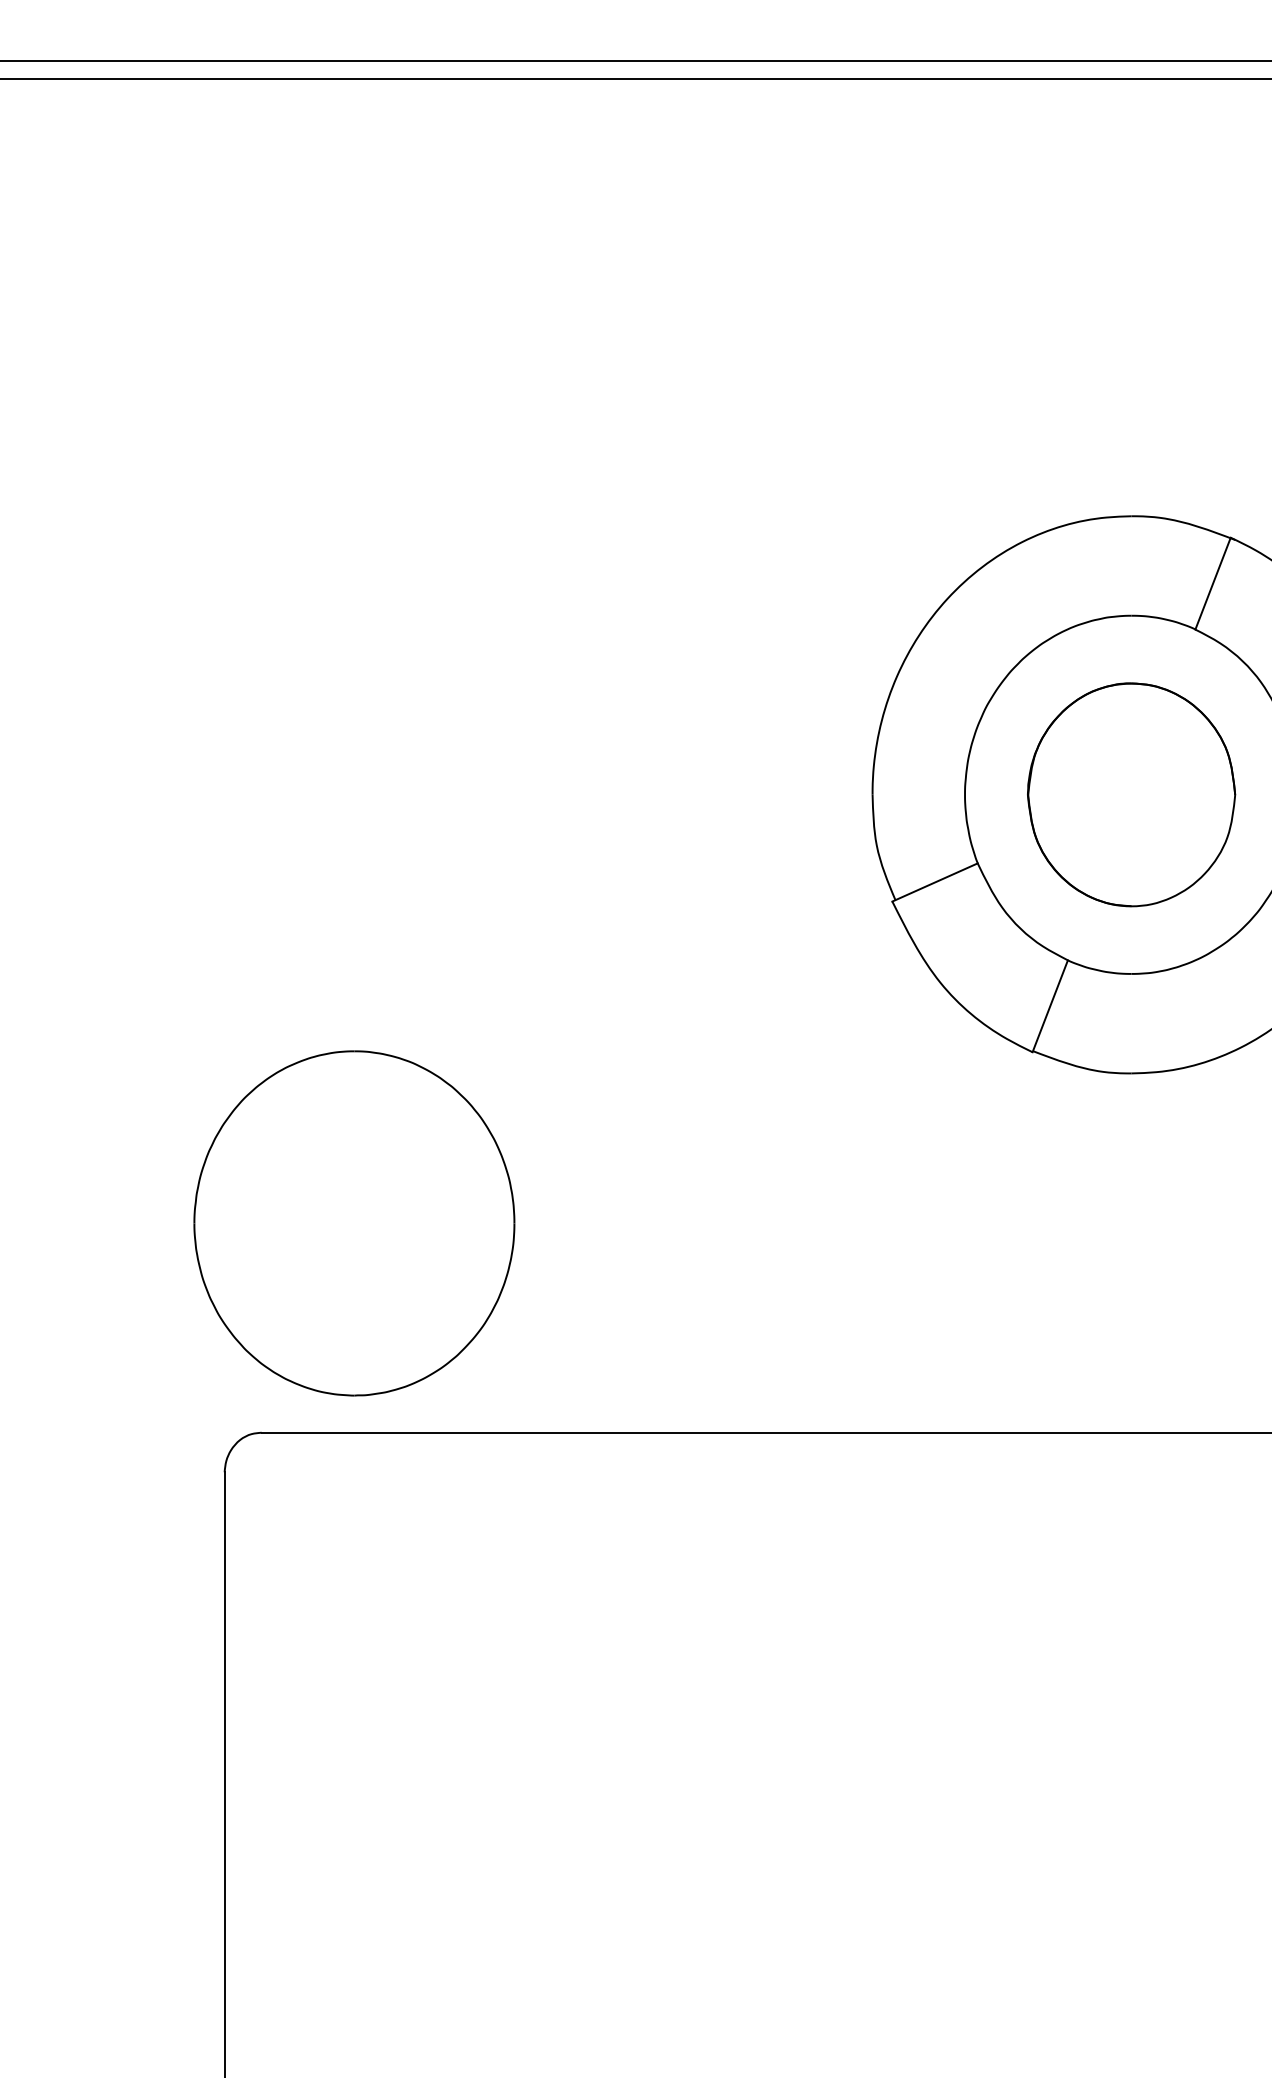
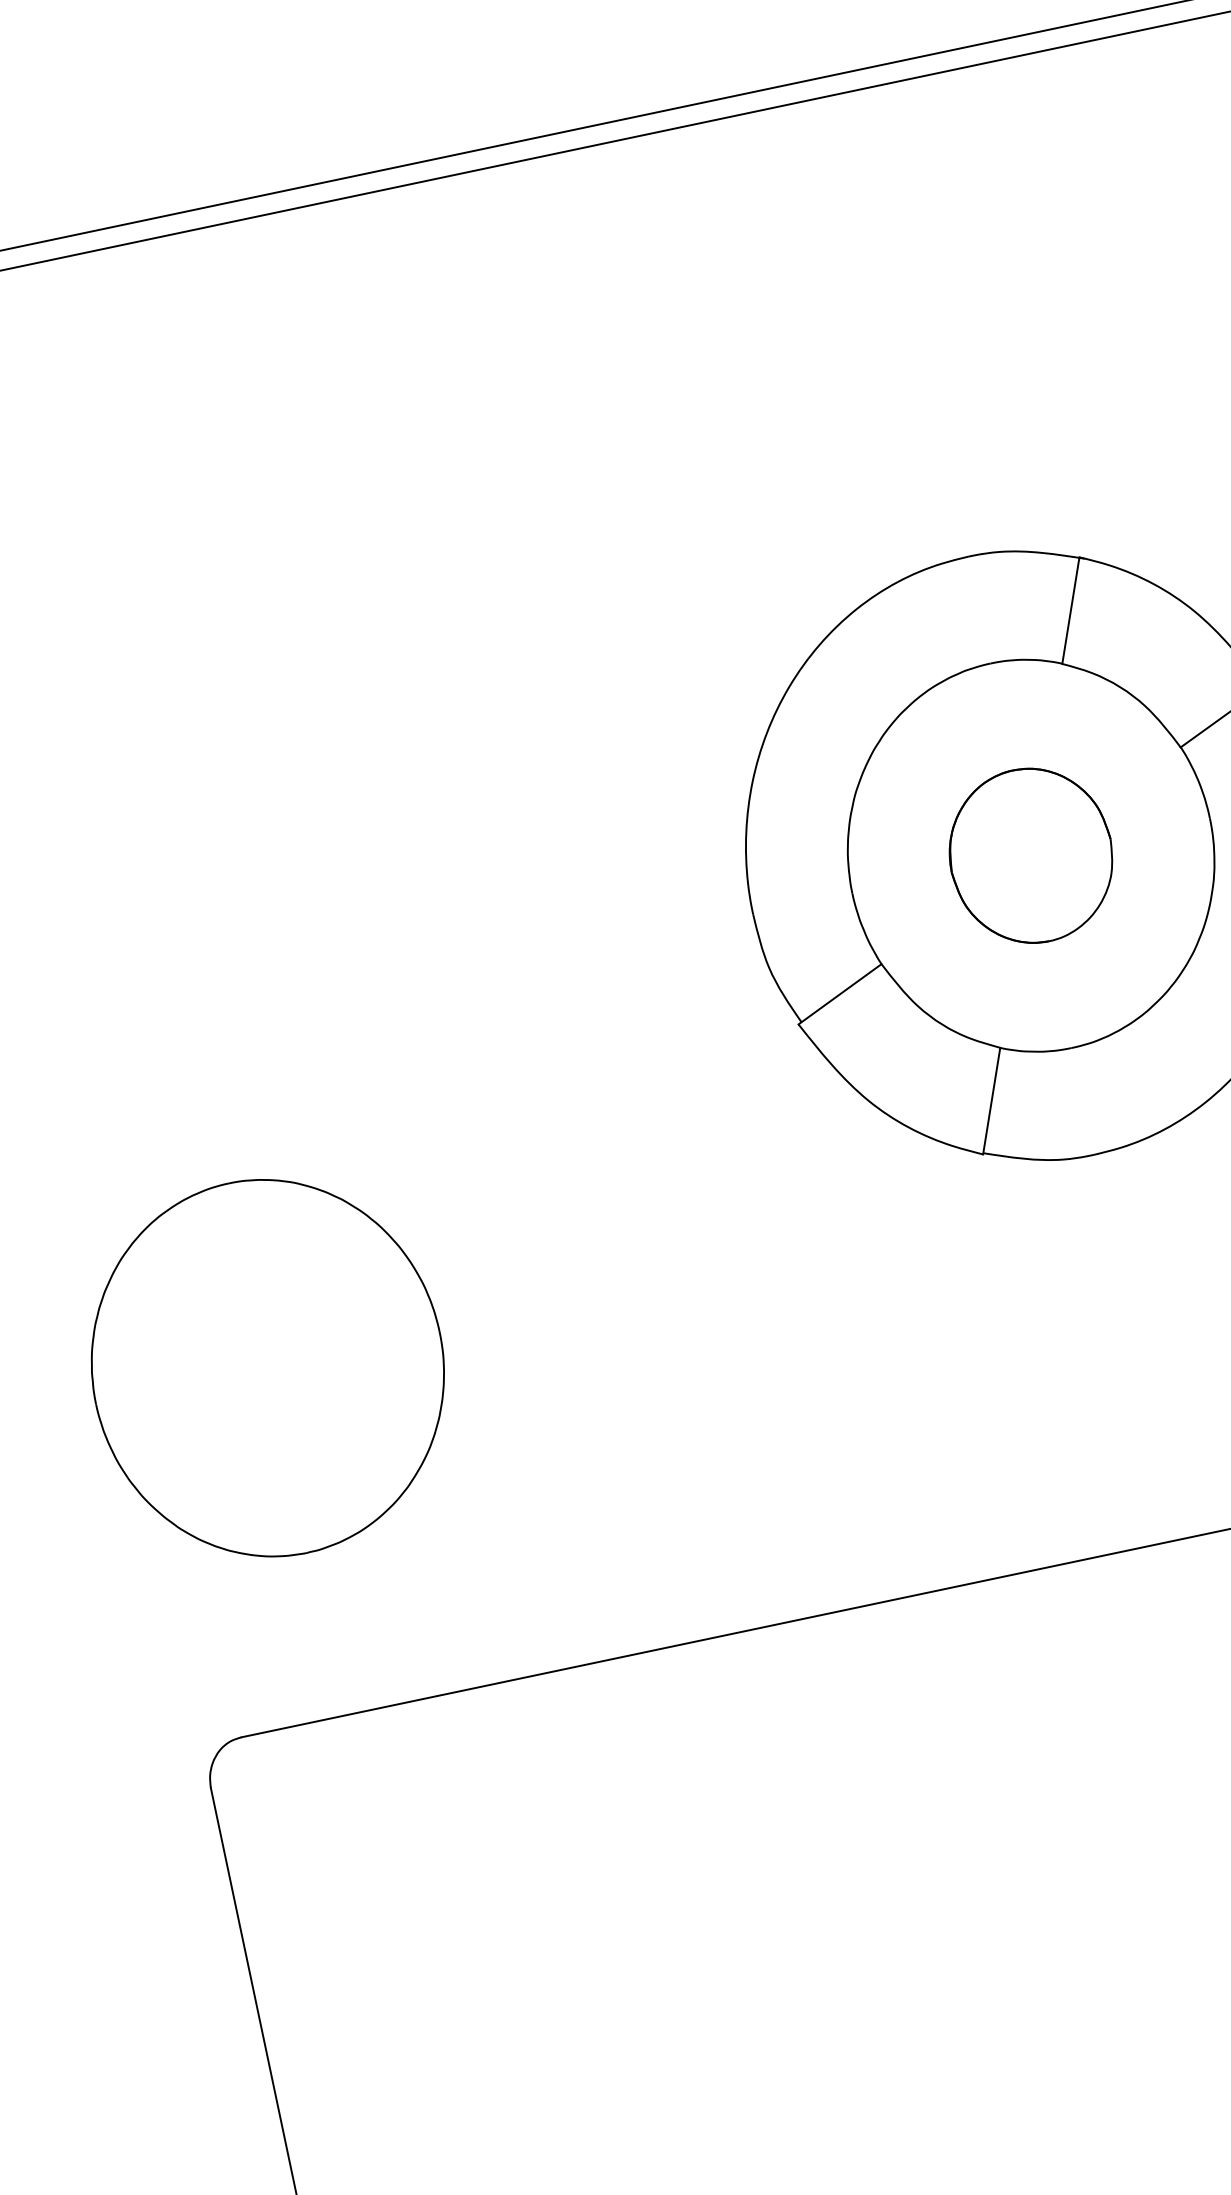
part: (1131, 794) -> (1031, 855), size x0.71
part: (354, 1223) -> (267, 1368), moved

